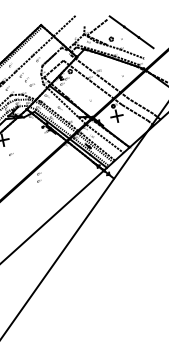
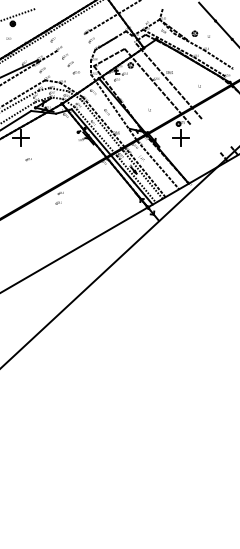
line: (97, 27) -> (179, 14), removed
line: (23, 64) -> (70, 42), removed
line: (141, 106) -> (215, 132), removed
line: (134, 112) -> (205, 138), removed

